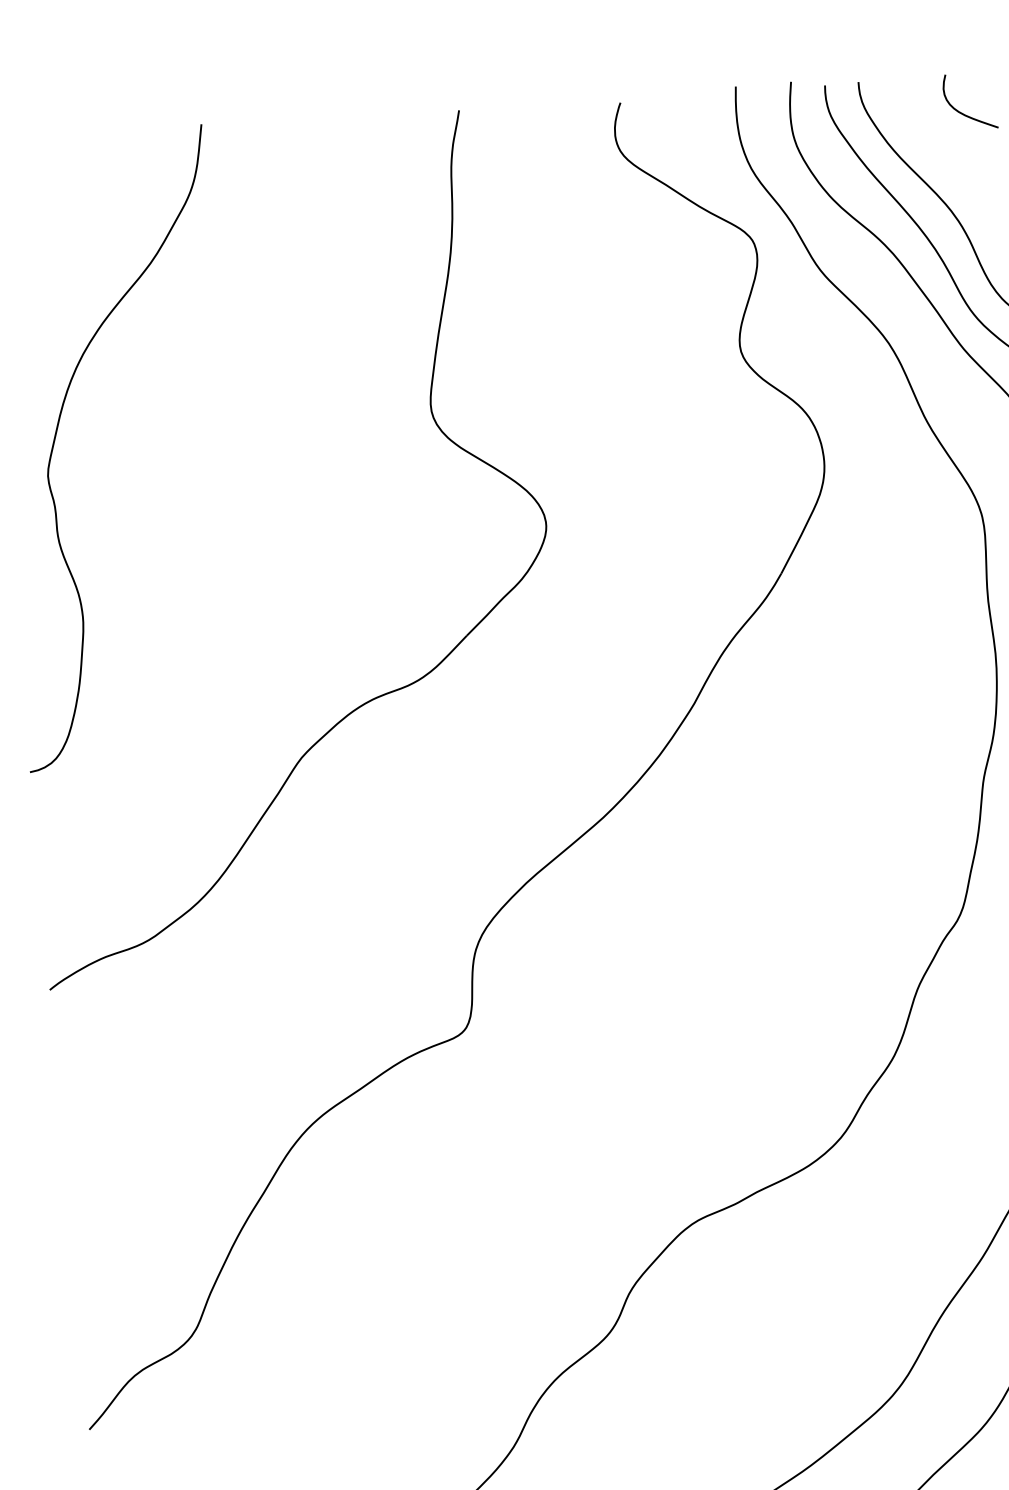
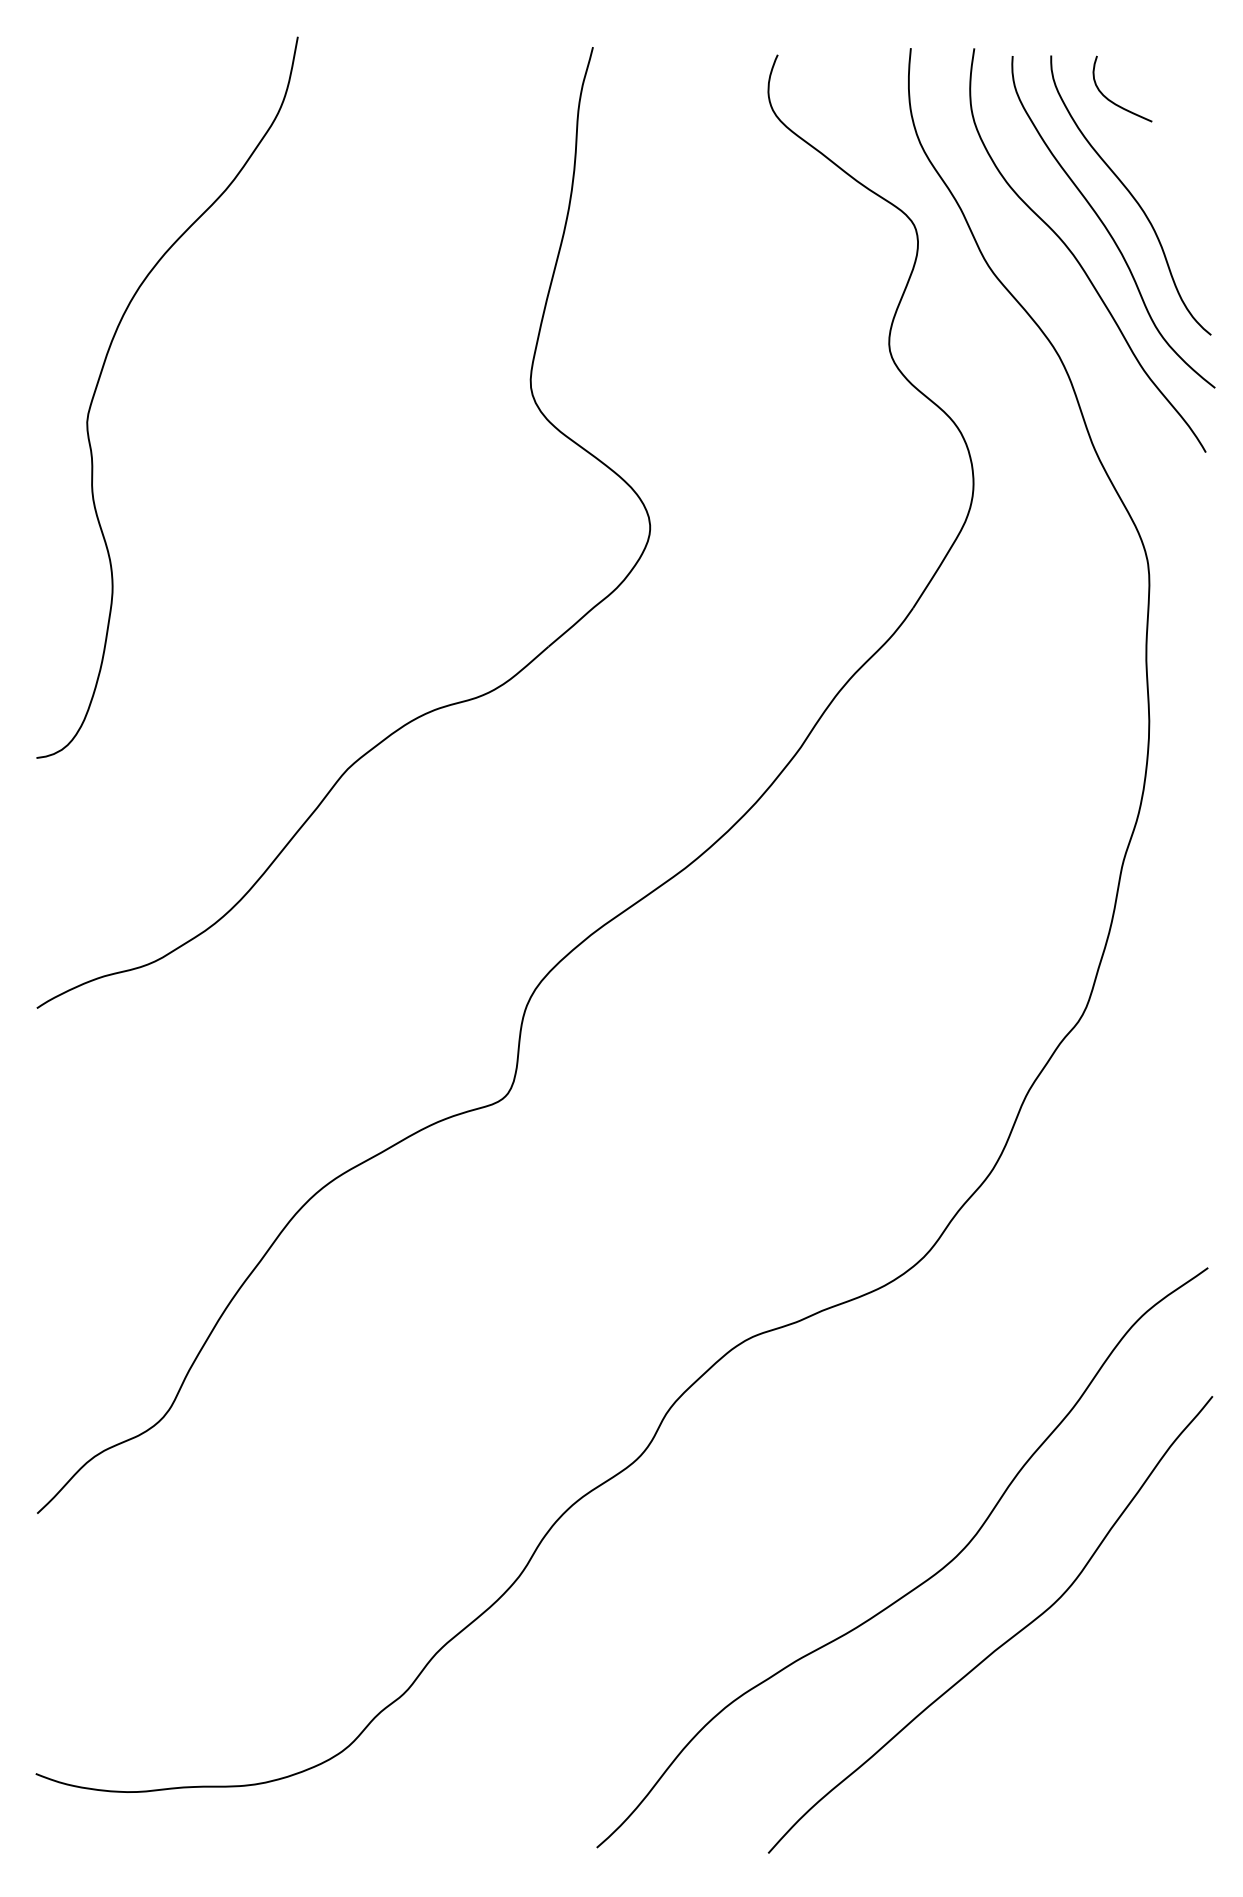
curve: (964, 113) -> (1114, 102), moved

